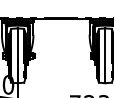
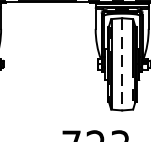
line: (105, 56) -> (122, 65), solid -> dashed

